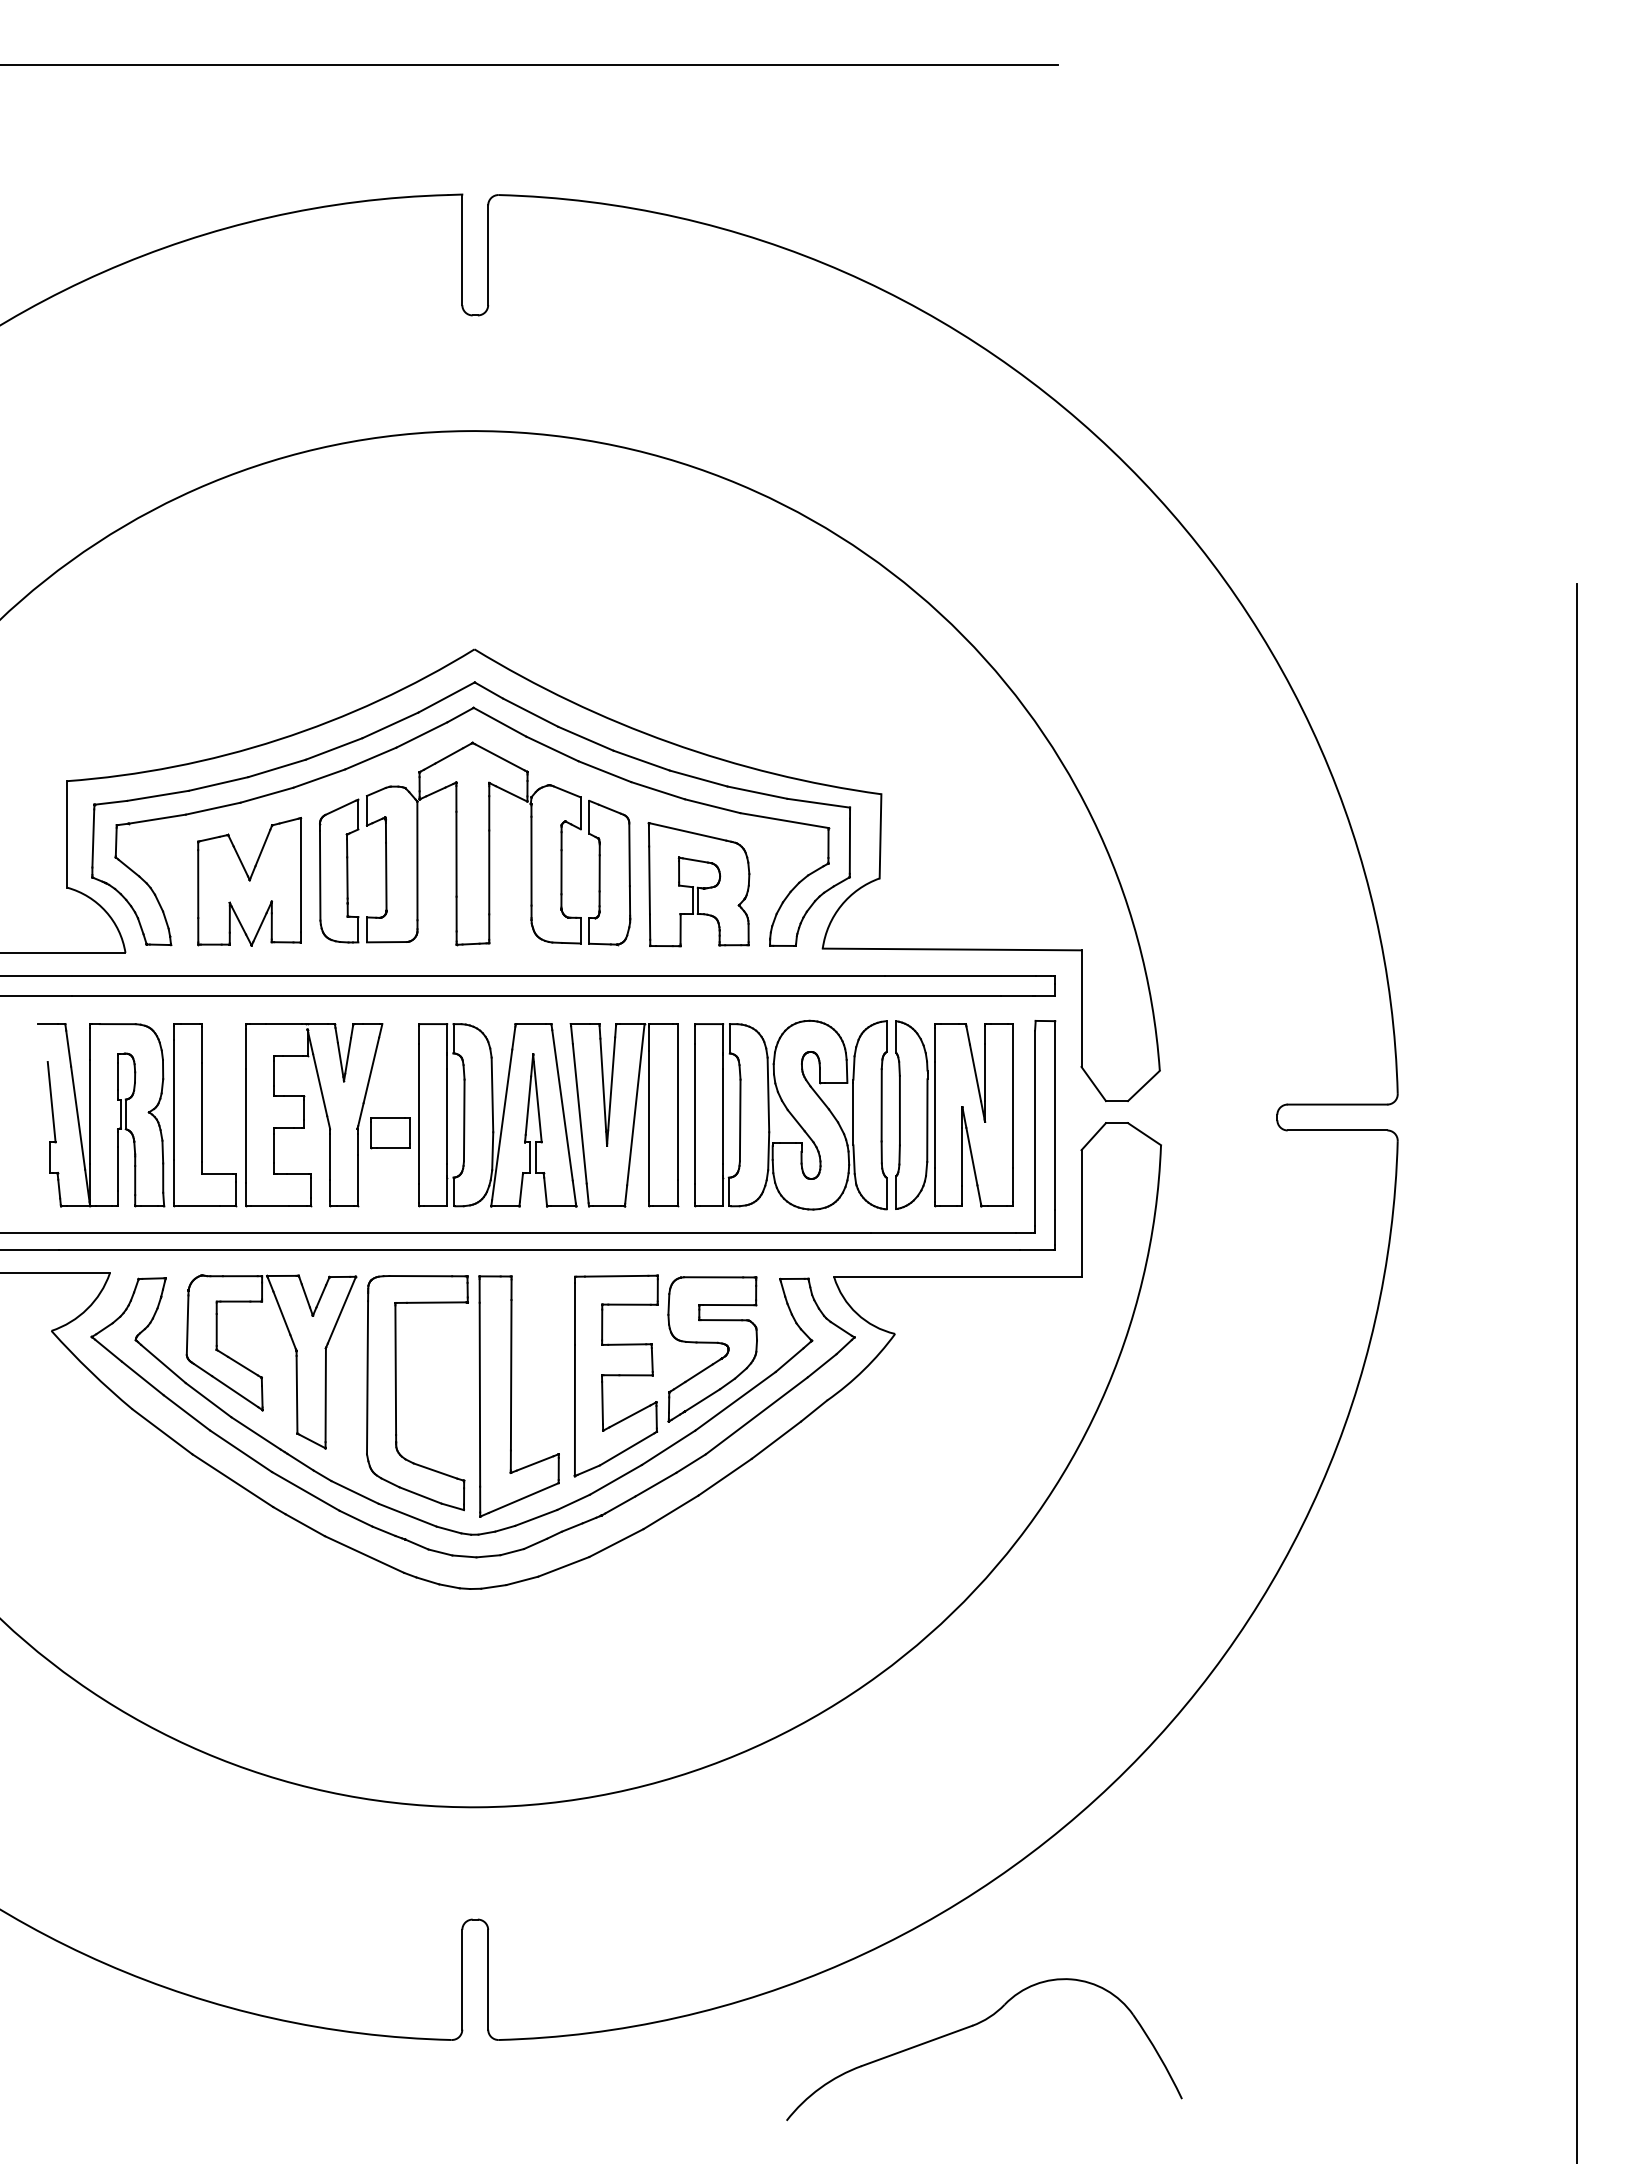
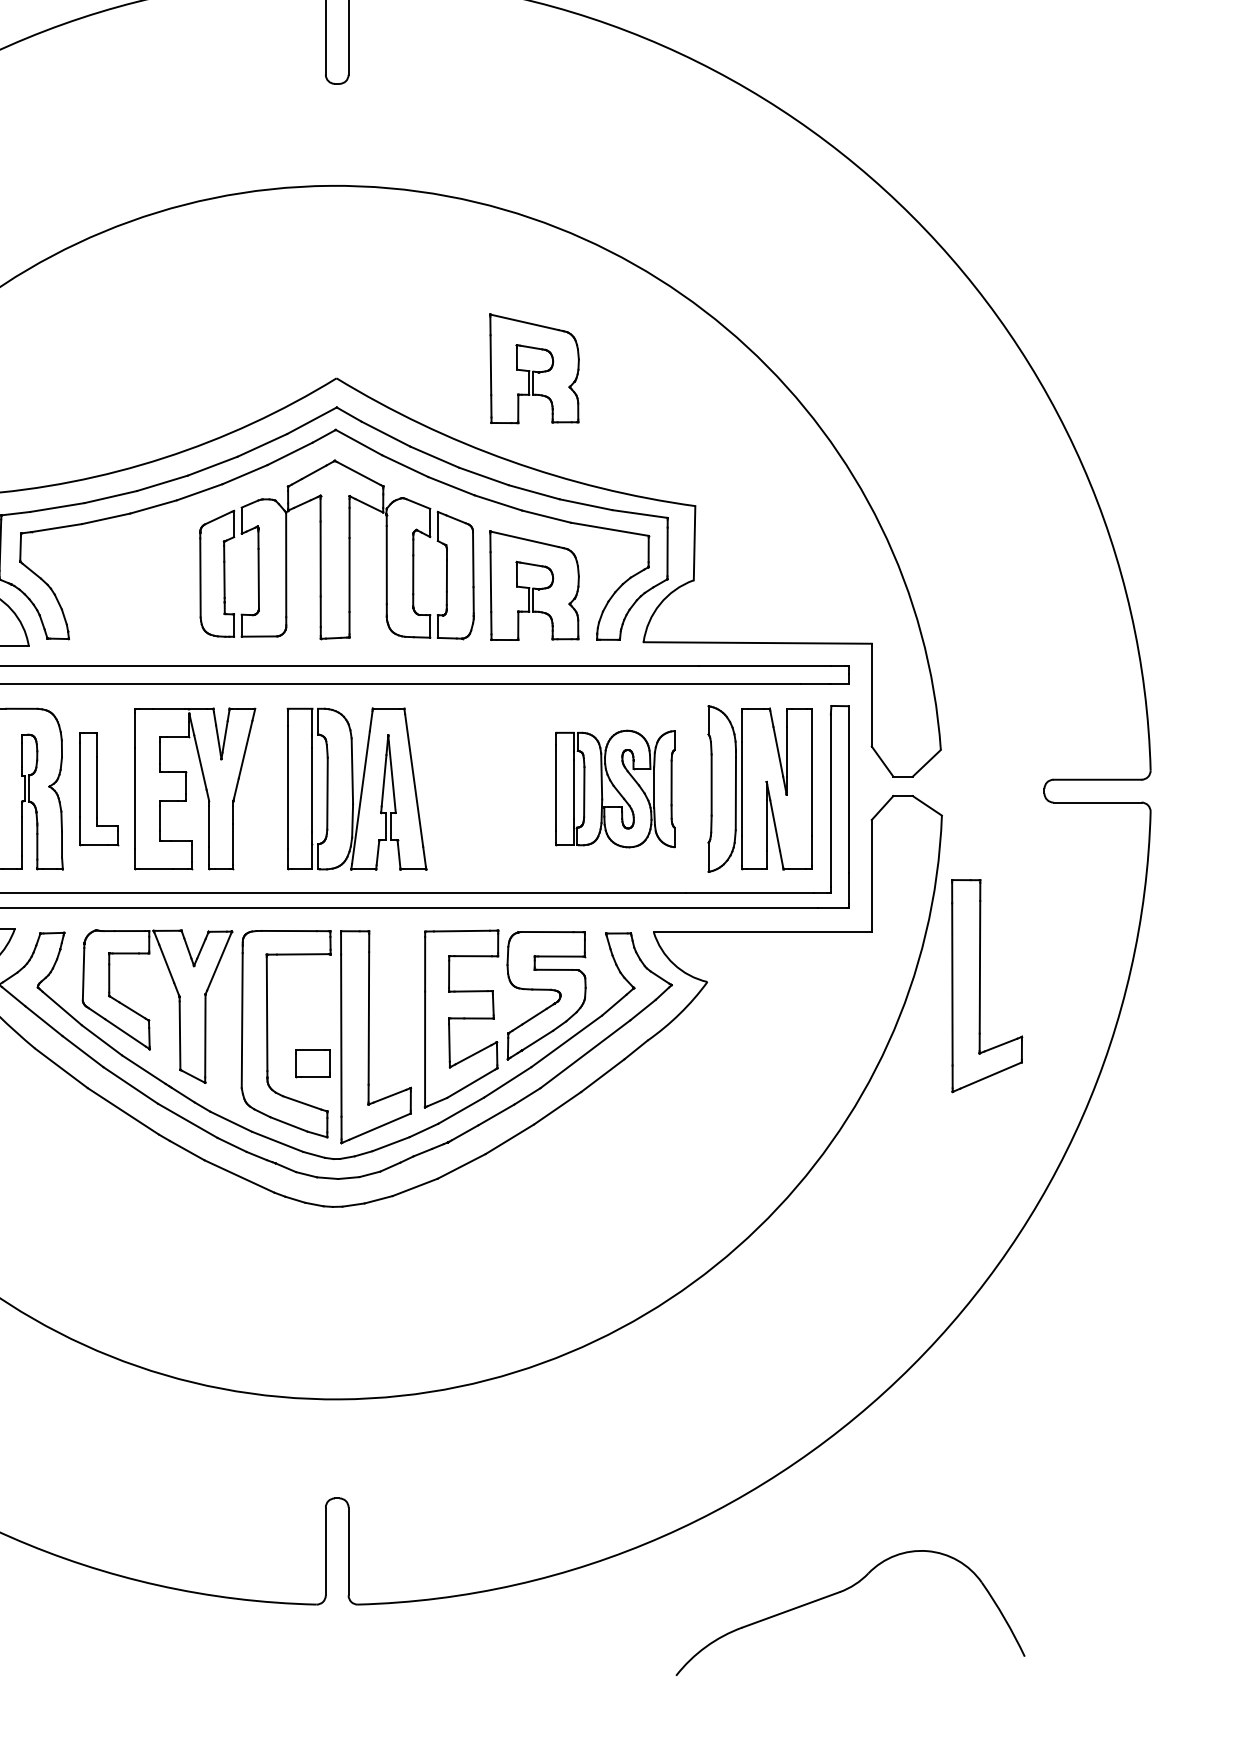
part: (698, 638) -> (534, 368), added
part: (249, 881) -> (138, 583), removed
part: (790, 1114) -> (615, 788), size x0.7
part: (205, 1115) -> (99, 789), size x0.7
part: (624, 1115) -> (468, 789), removed
part: (390, 1133) -> (312, 1063), moved
part: (1204, 1338) -> (980, 986), added
part: (976, 2025) -> (843, 1591), moved

